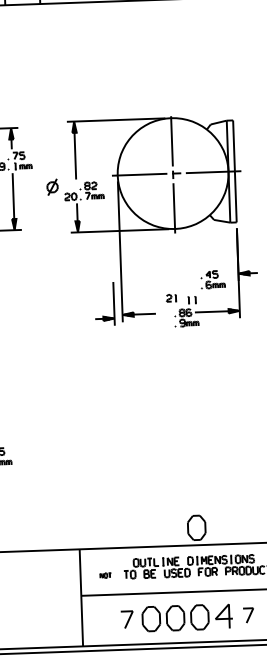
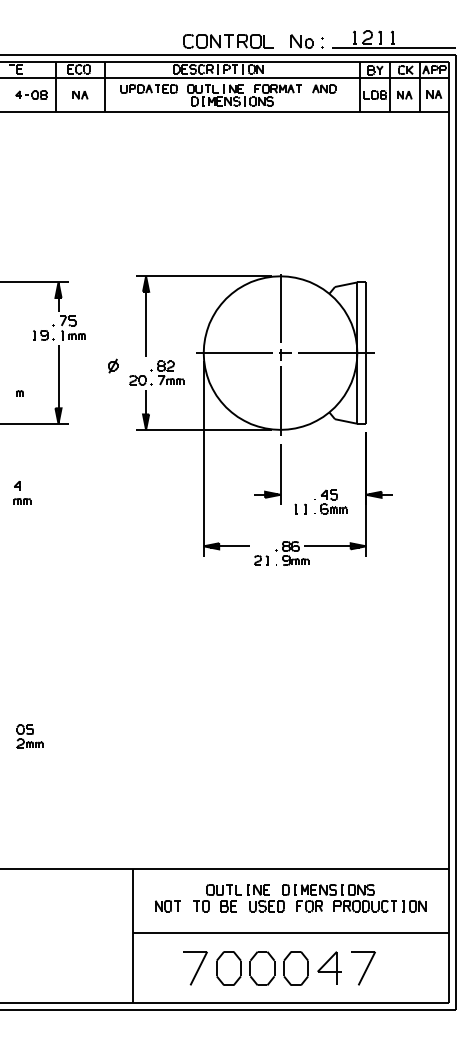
part: (52, 186) -> (113, 365), size x0.62
part: (171, 298) -> (261, 560), moved
part: (191, 299) -> (300, 508), moved
part: (114, 303) -> (280, 474), moved
part: (196, 527) -> (295, 844), removed
part: (105, 575) -> (167, 906), size x1.67
part: (248, 615) -> (363, 968), size x1.67
part: (127, 619) -> (195, 968), size x1.43

